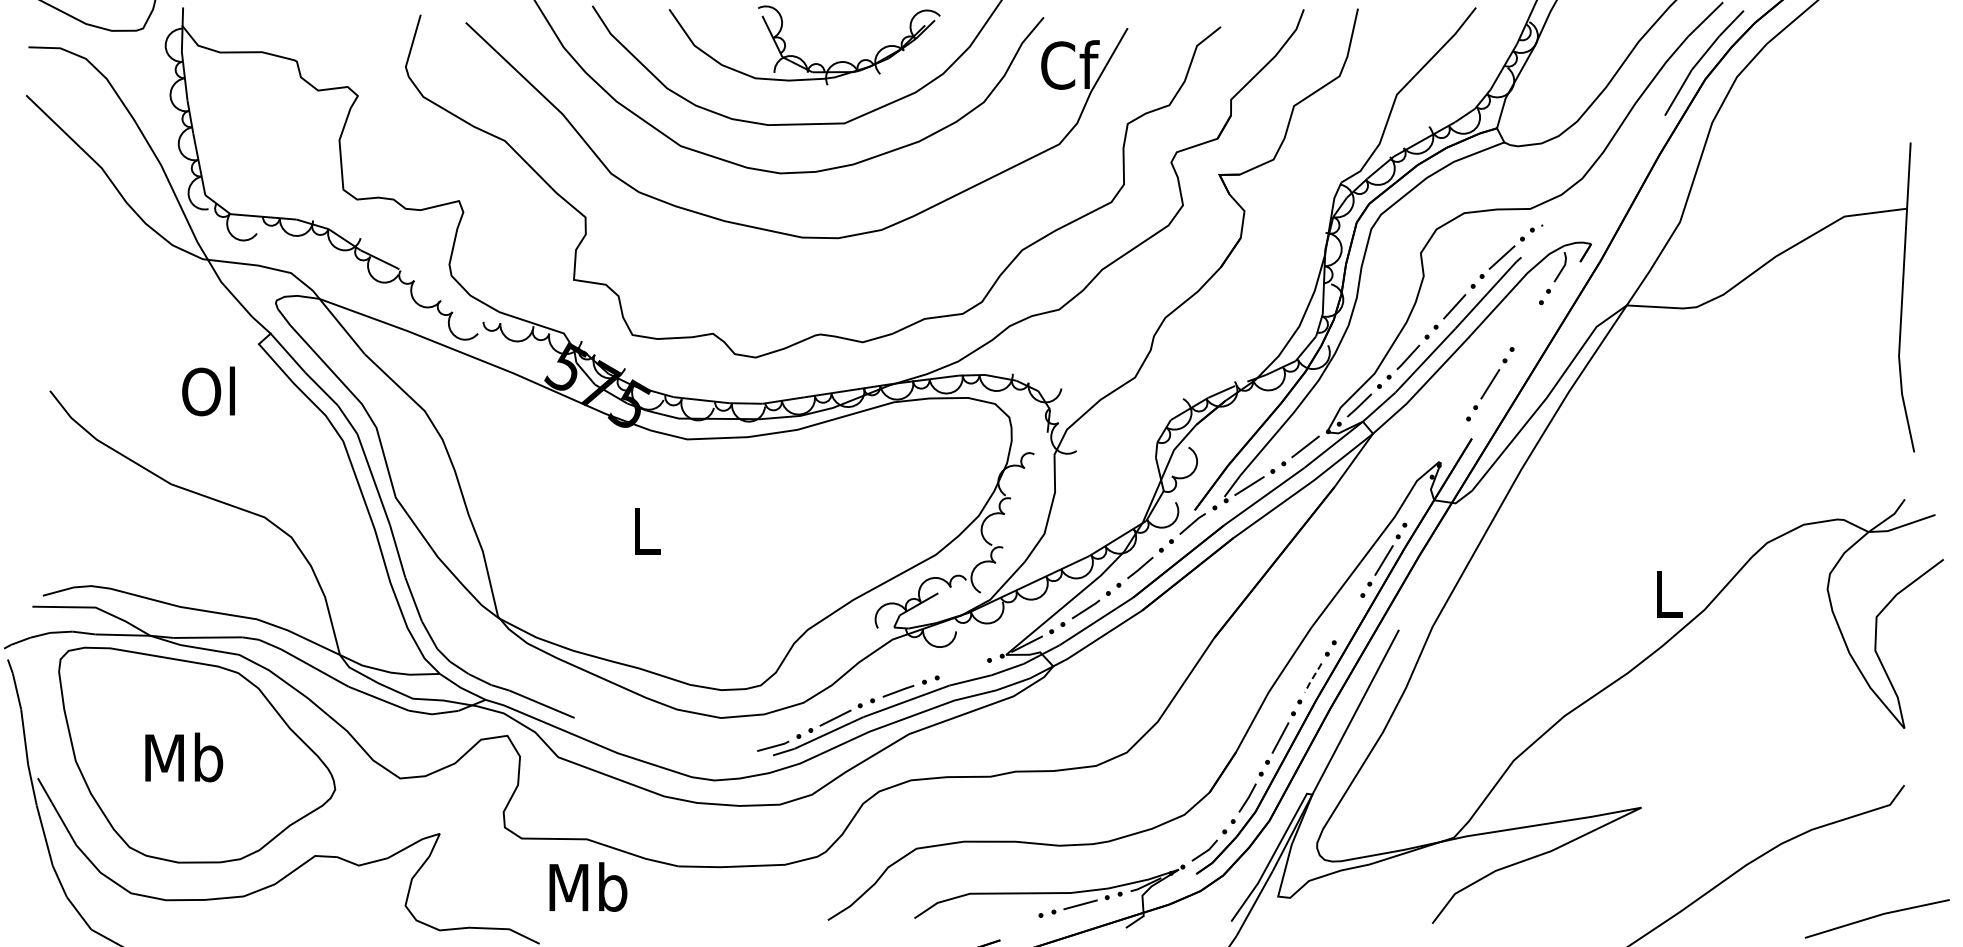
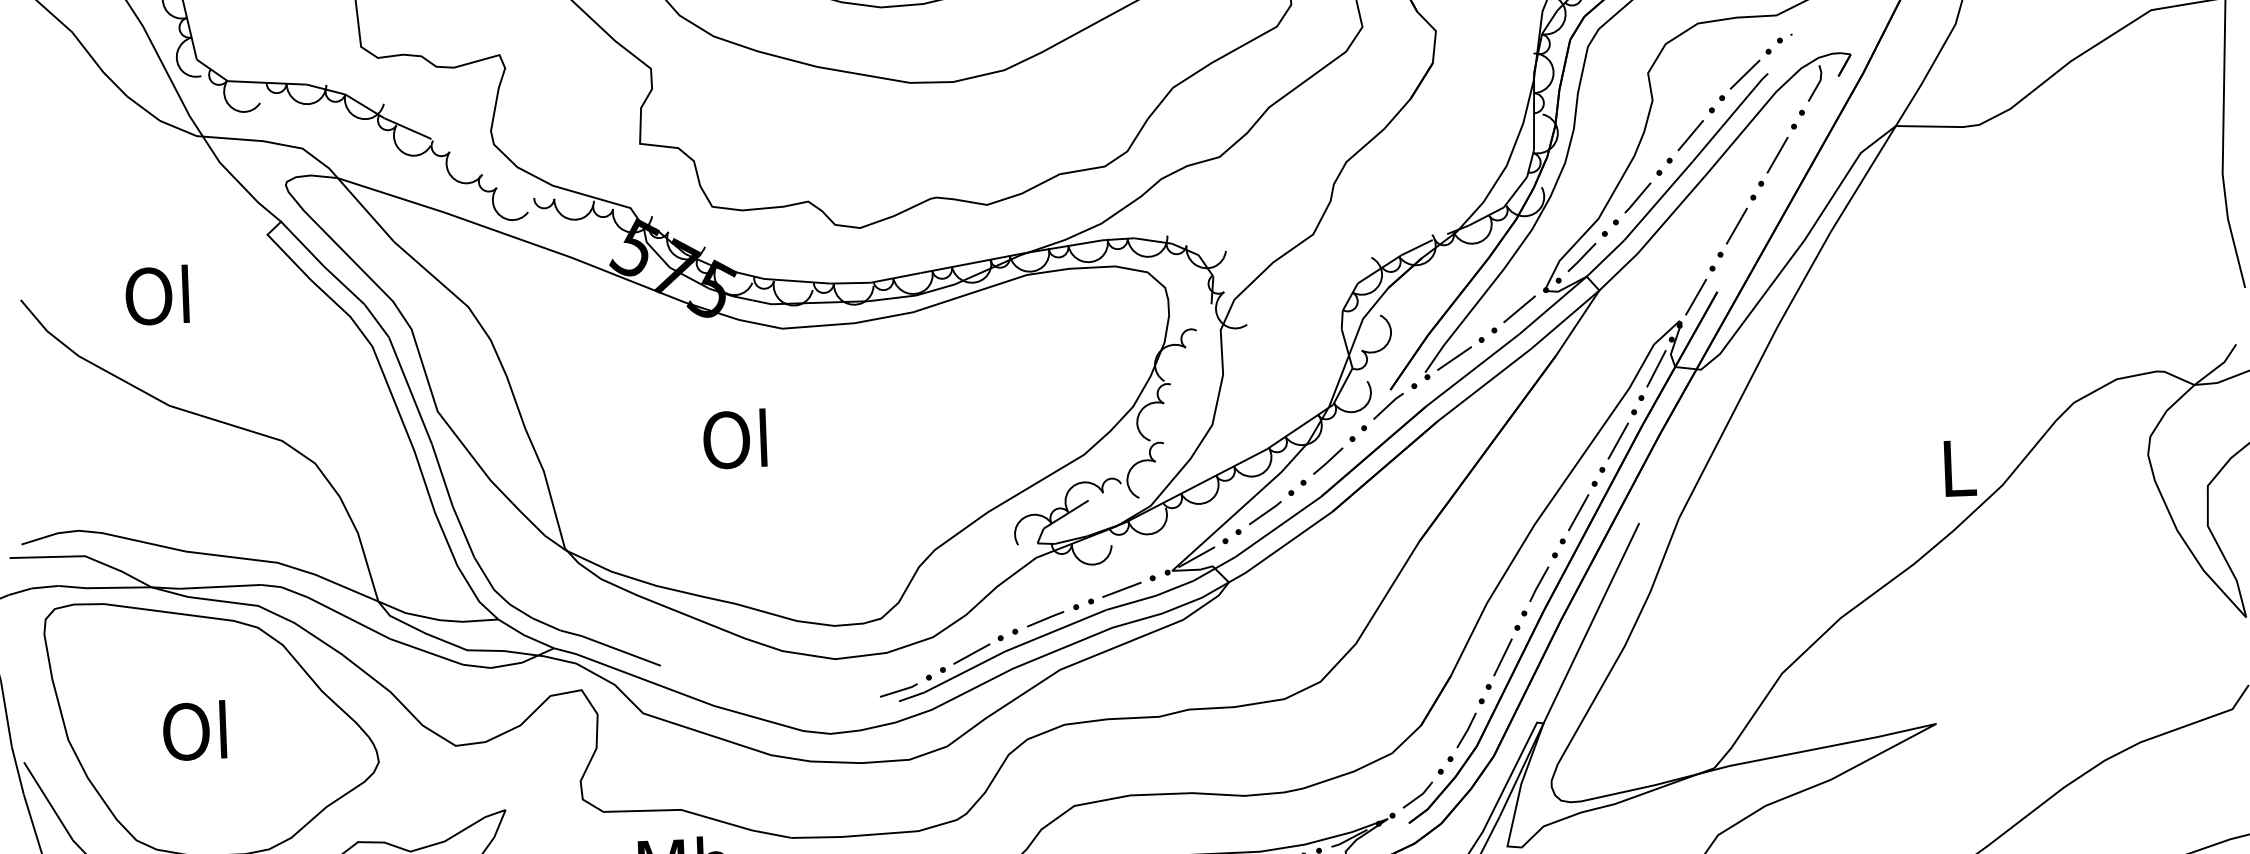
line: (1526, 325) -> (1777, 154), added
text: (208, 391) -> (157, 295), moved
line: (1453, 442) -> (1695, 297), added
line: (1418, 500) -> (1656, 368), added
text: (643, 530) -> (734, 439), L -> Ol
line: (1348, 618) -> (1578, 511), added
line: (963, 668) -> (1122, 589), added
line: (1312, 678) -> (1538, 584), dashed -> solid
text: (184, 757) -> (197, 730), Mb -> Ol

